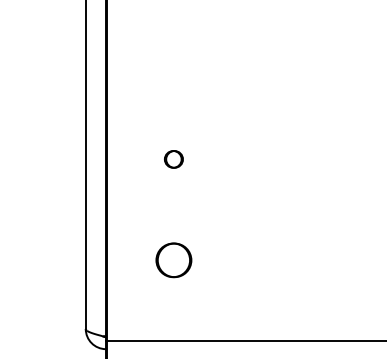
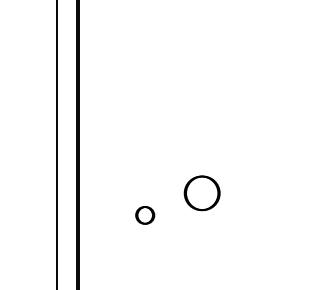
part: (173, 159) -> (144, 215), moved
part: (173, 260) -> (201, 193), moved

